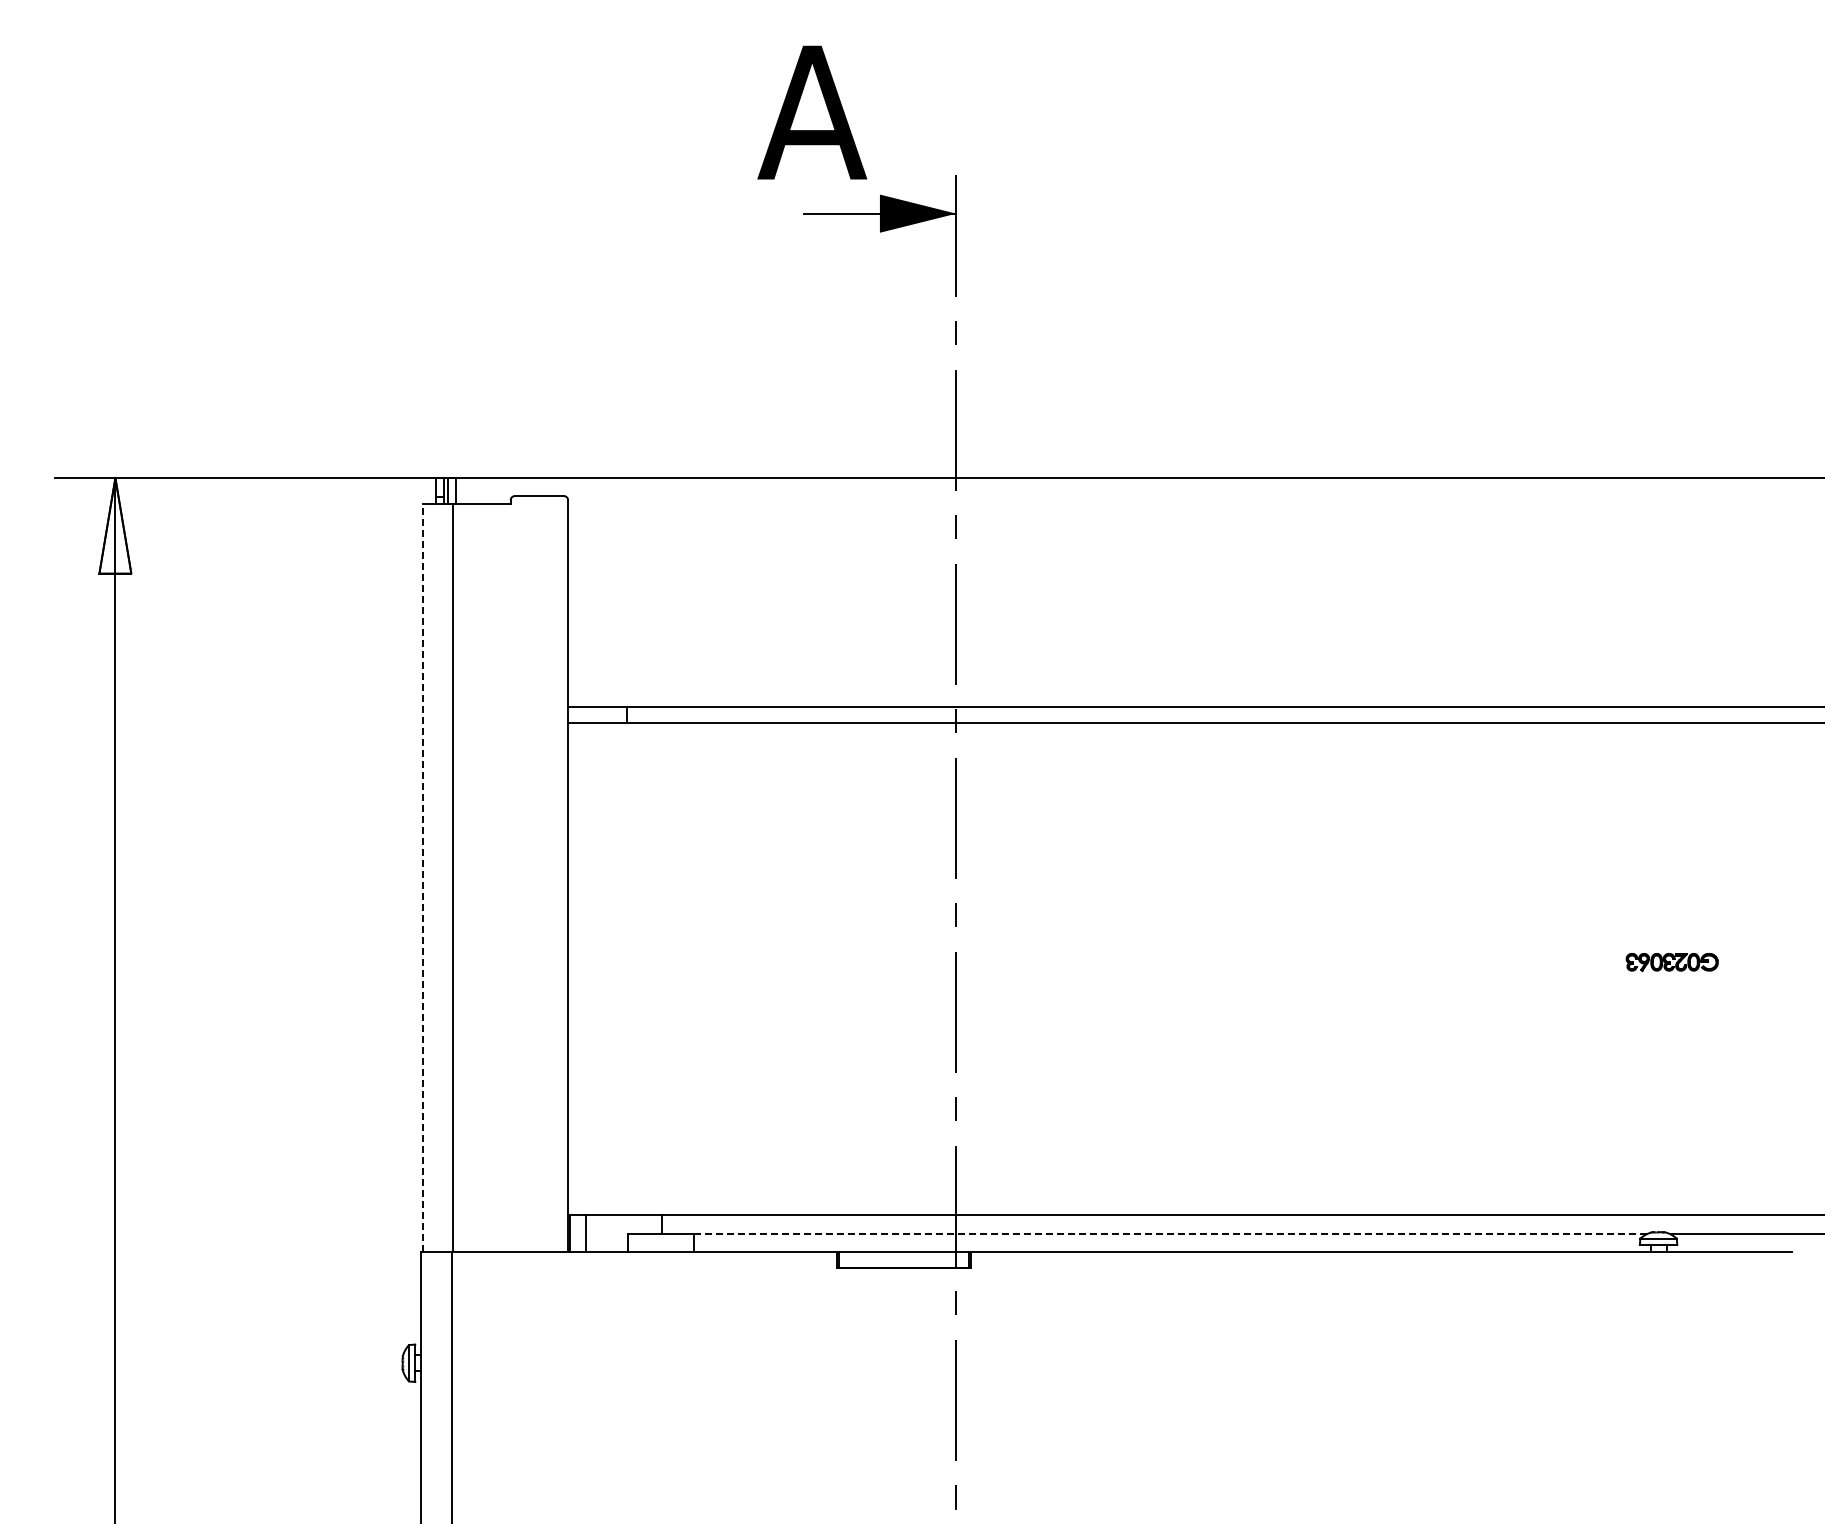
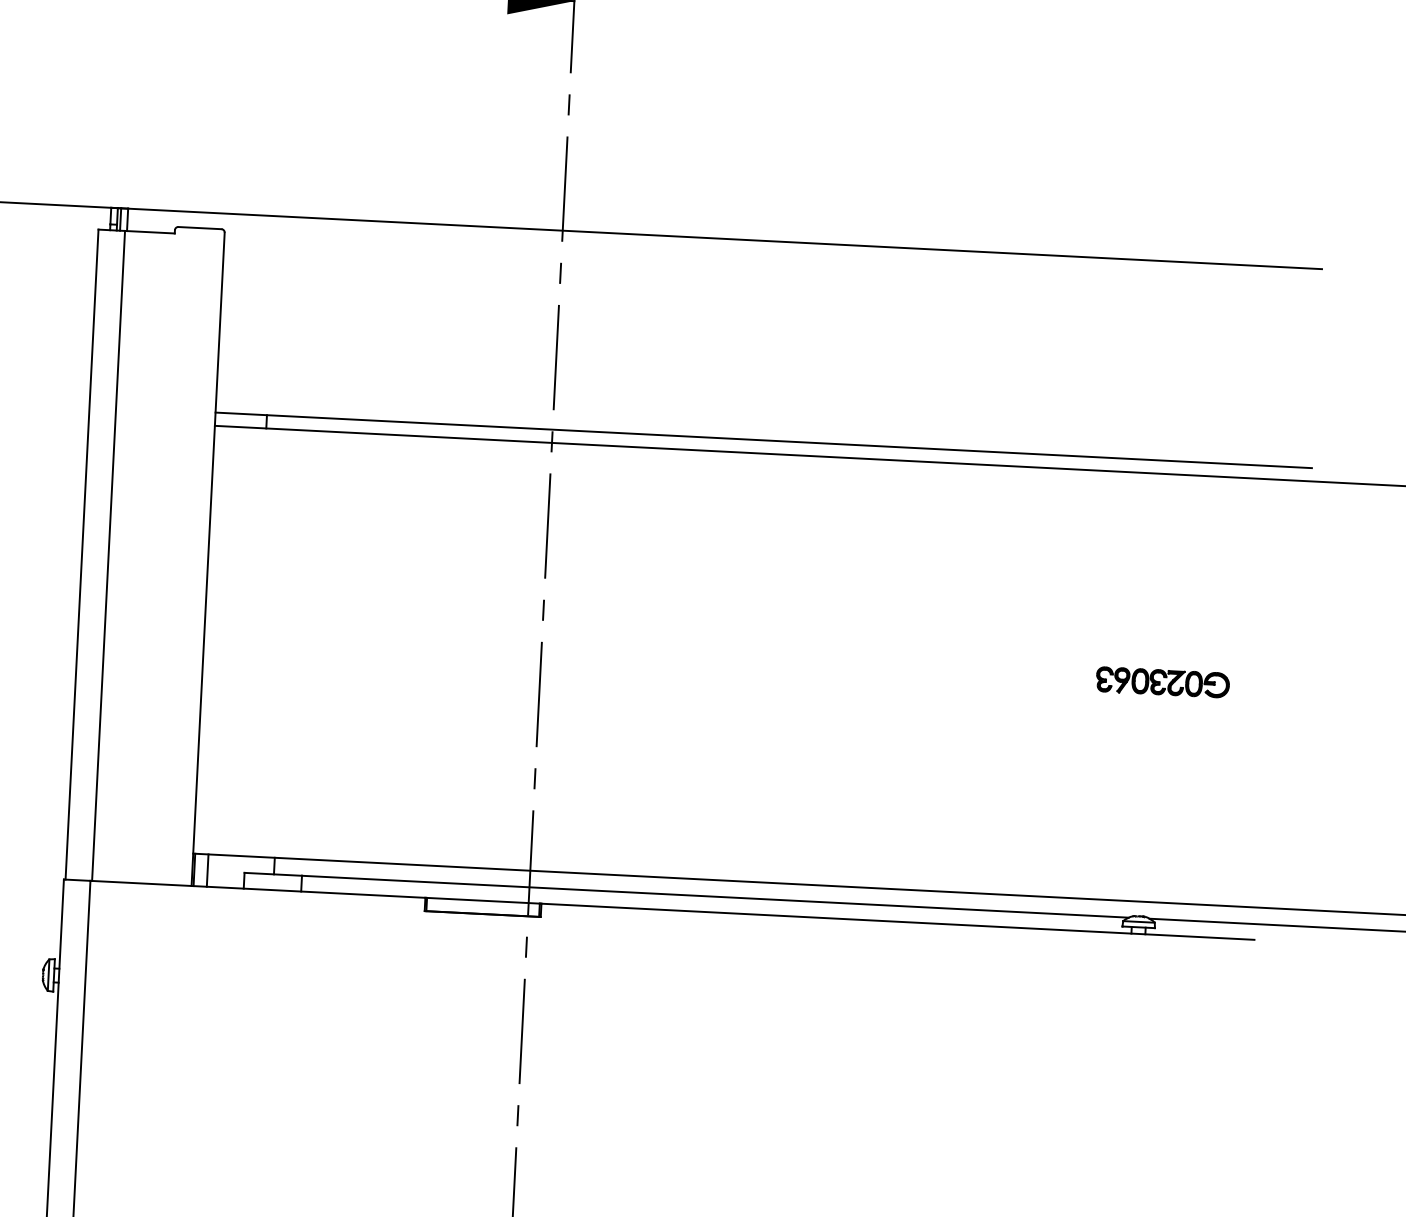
line: (422, 877) -> (81, 554), dashed -> solid
part: (1672, 962) -> (1163, 682), size x1.67
line: (1170, 1234) -> (715, 896), dashed -> solid

